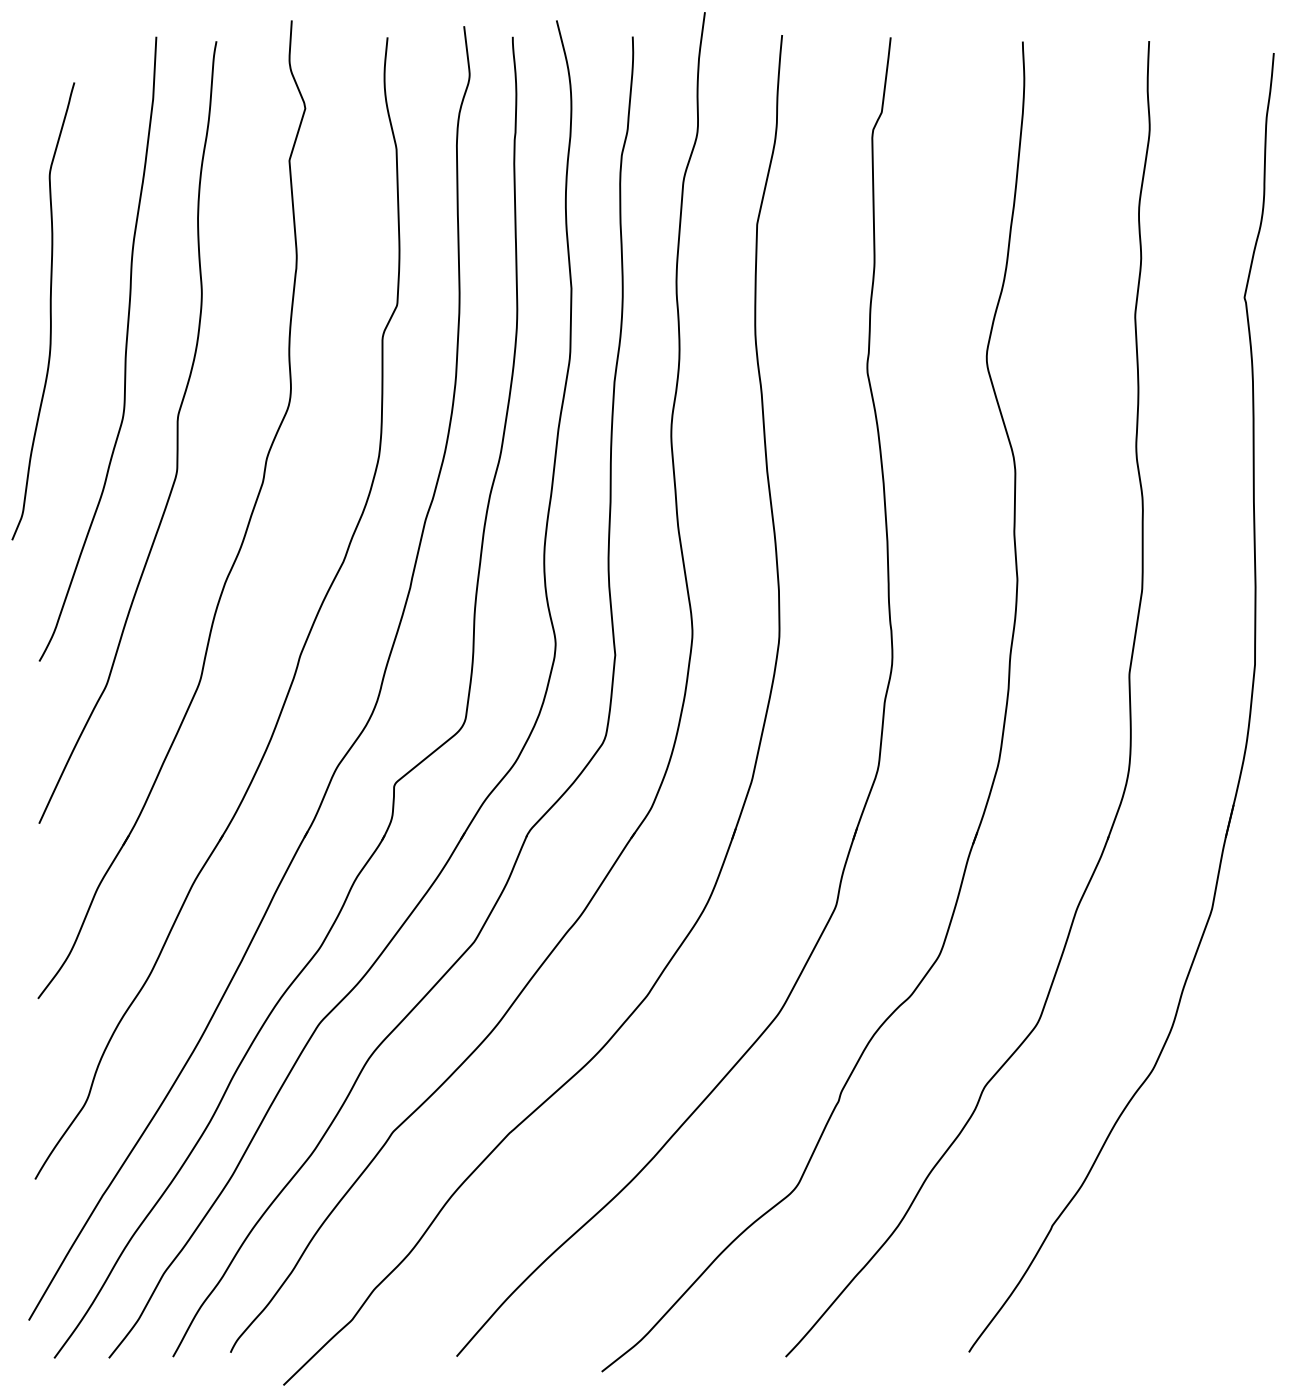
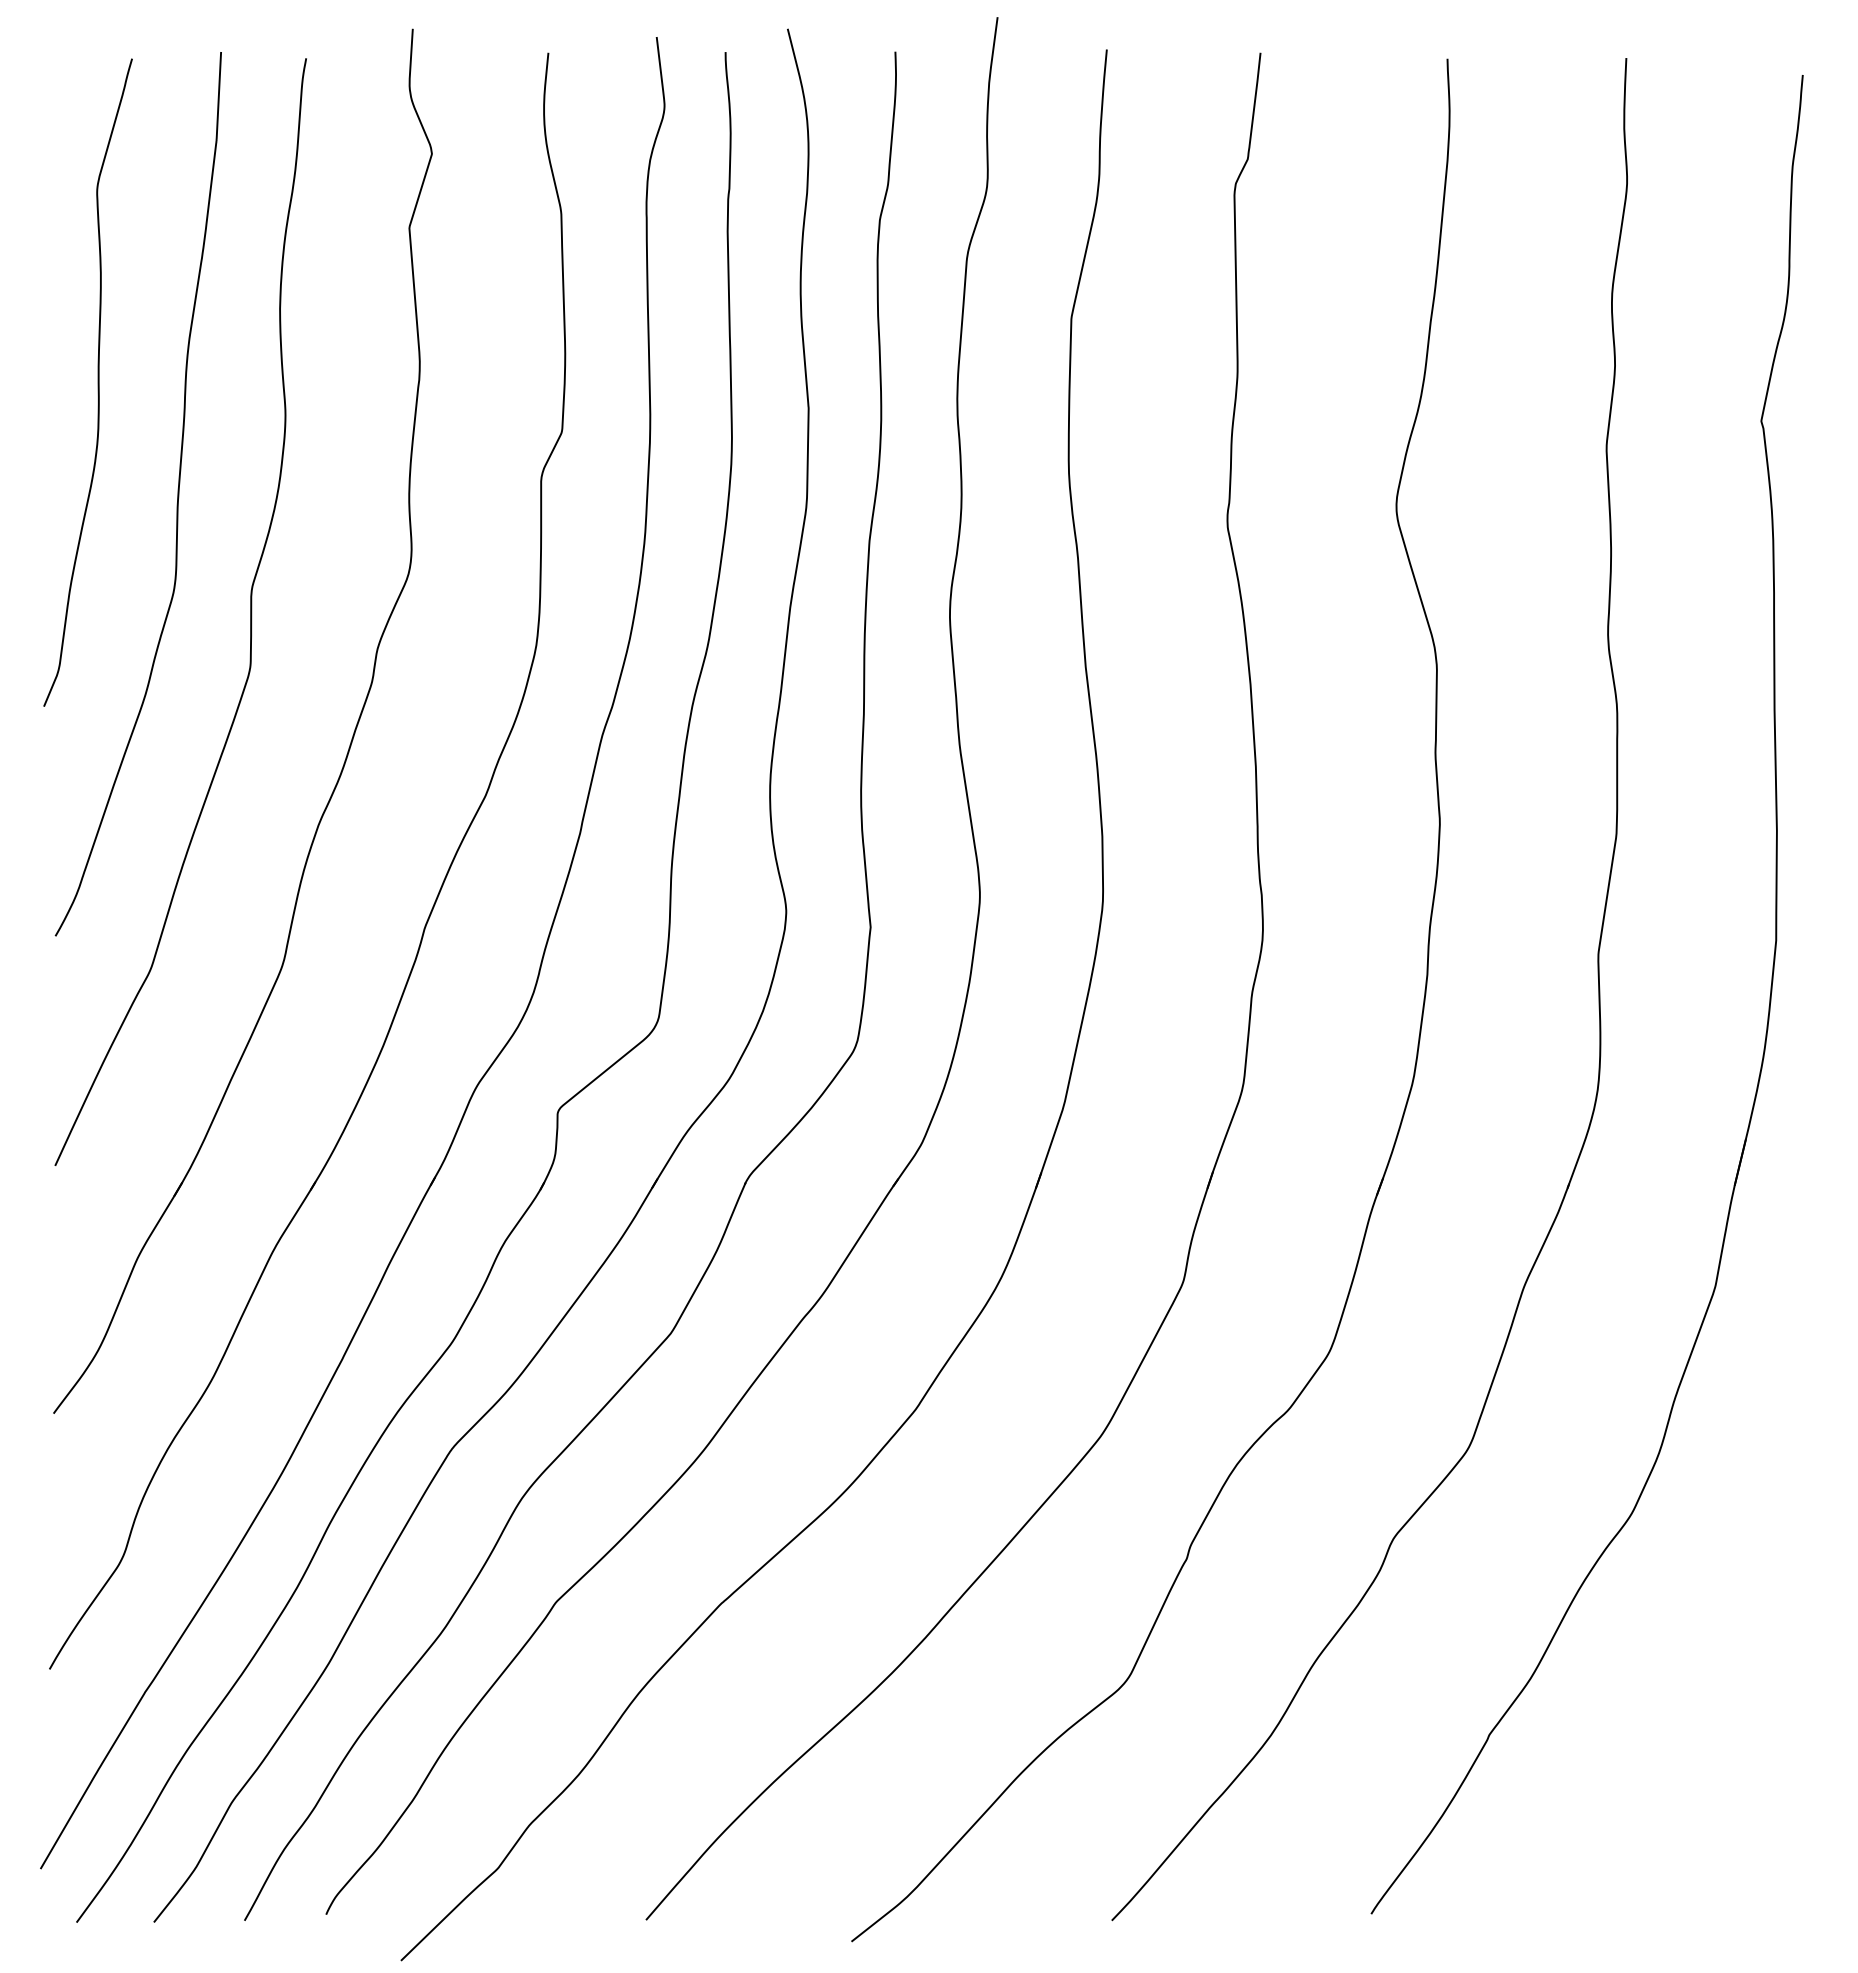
curve: (49, 311) -> (97, 382), moved

